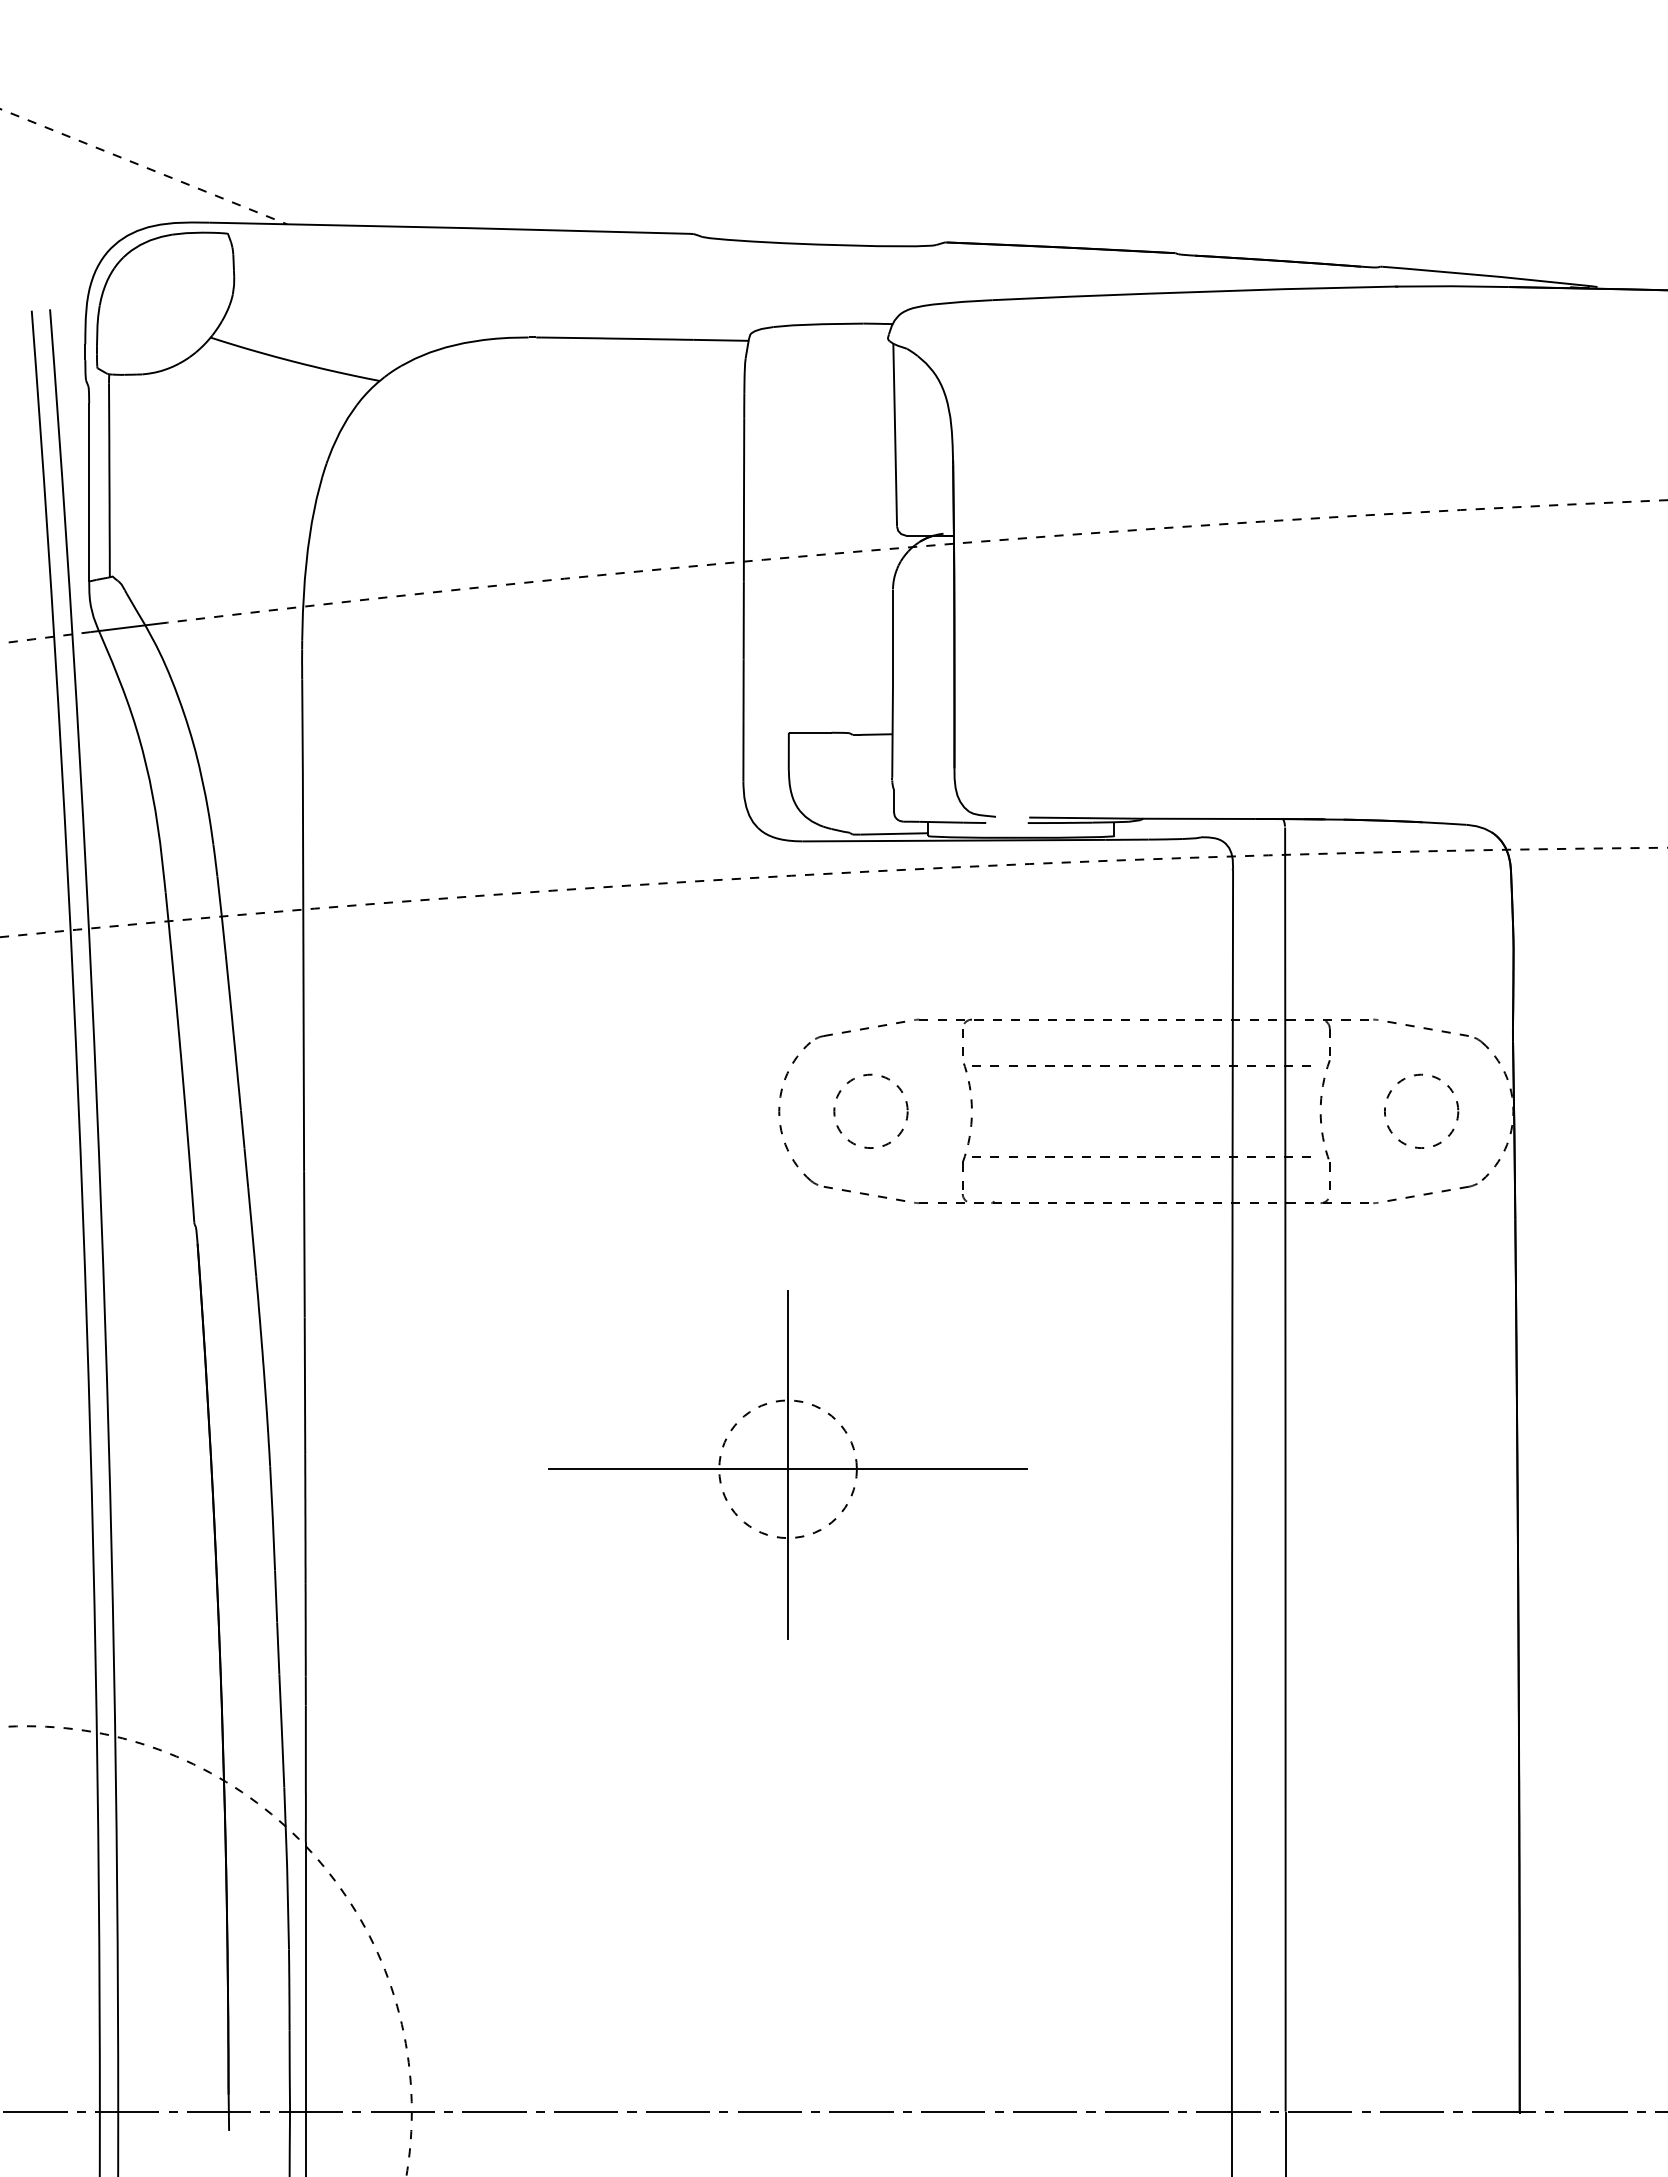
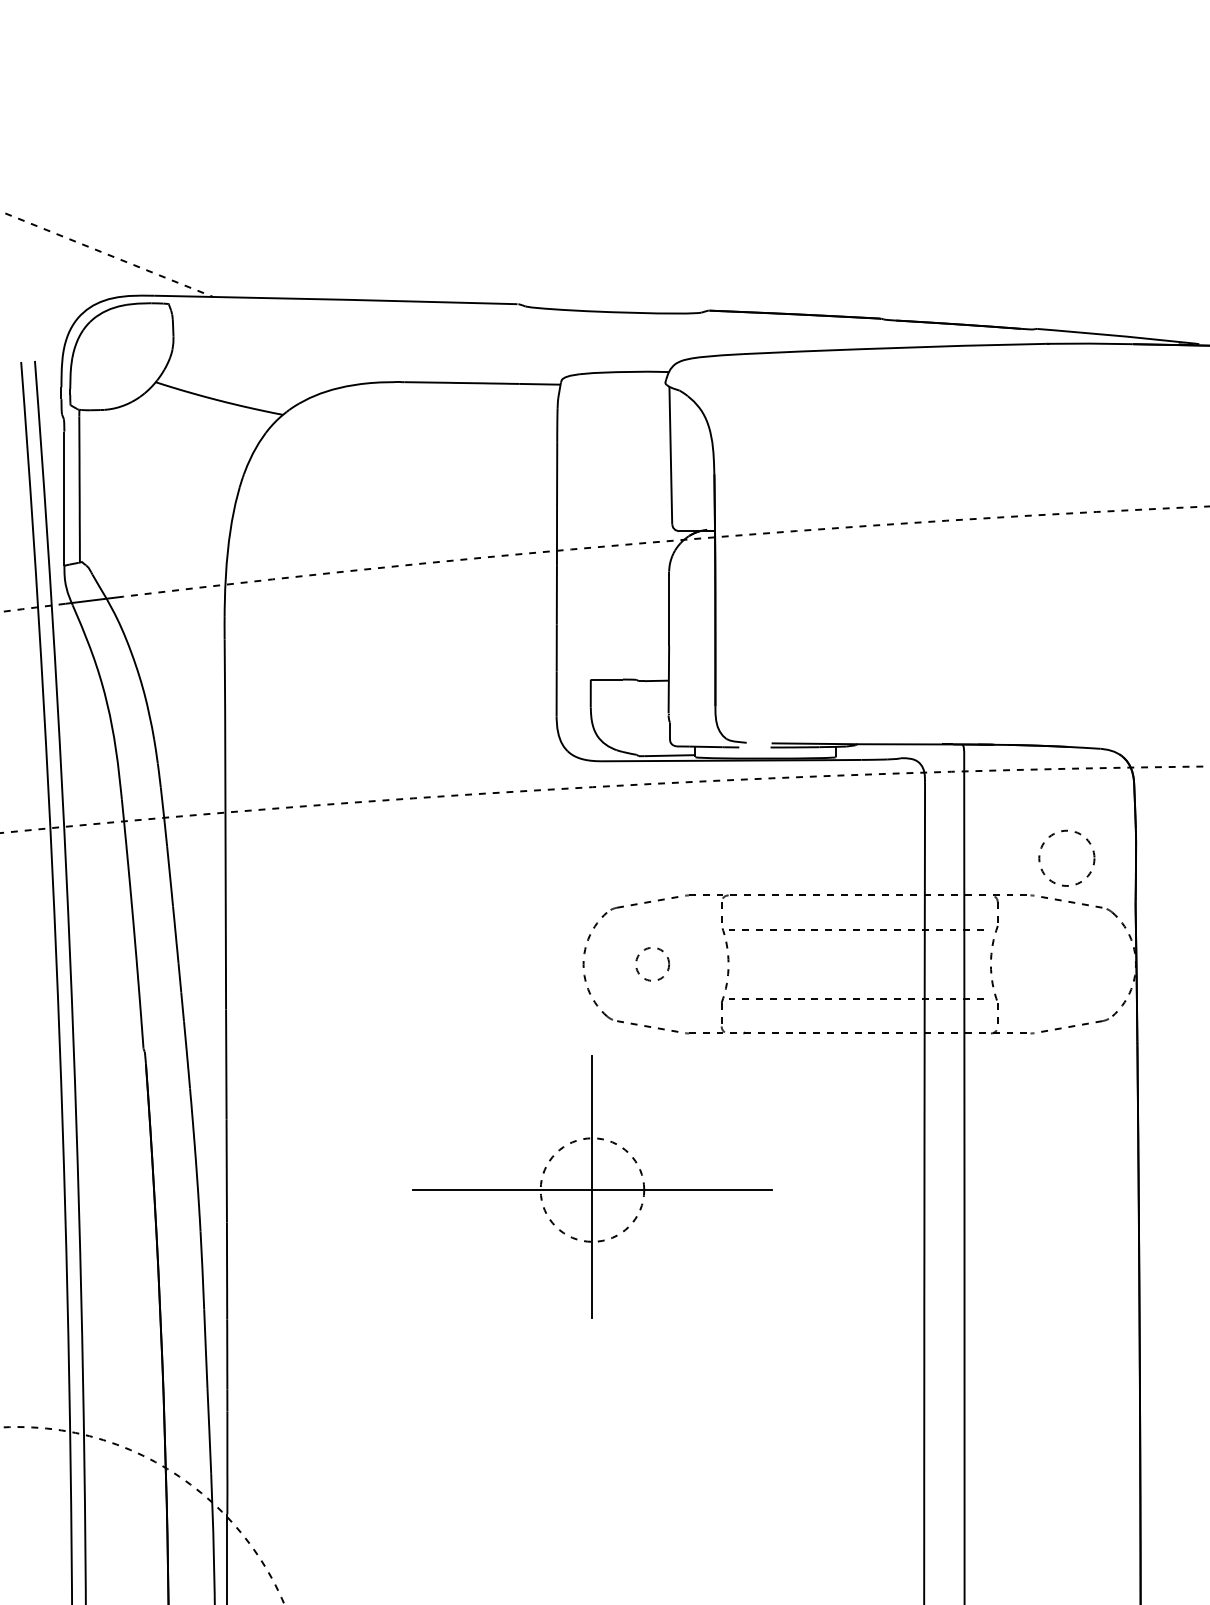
circle: (870, 1110) -> (652, 963), size x0.6
circle: (1421, 1110) -> (1066, 857), moved
part: (787, 1464) -> (592, 1186), moved

